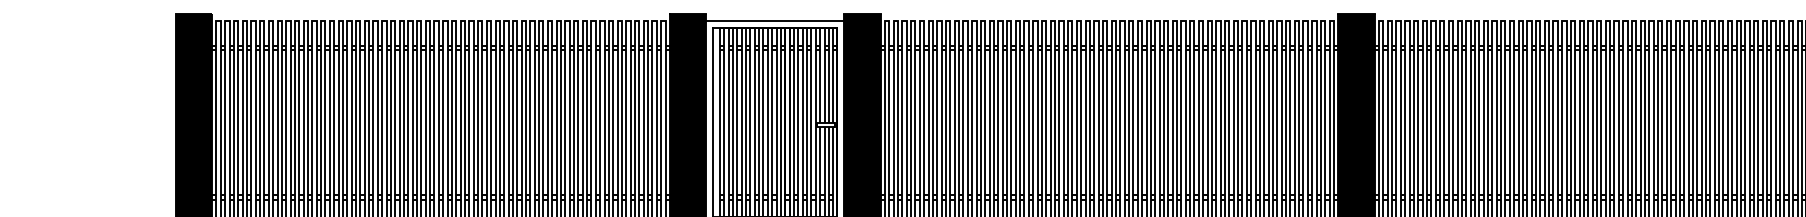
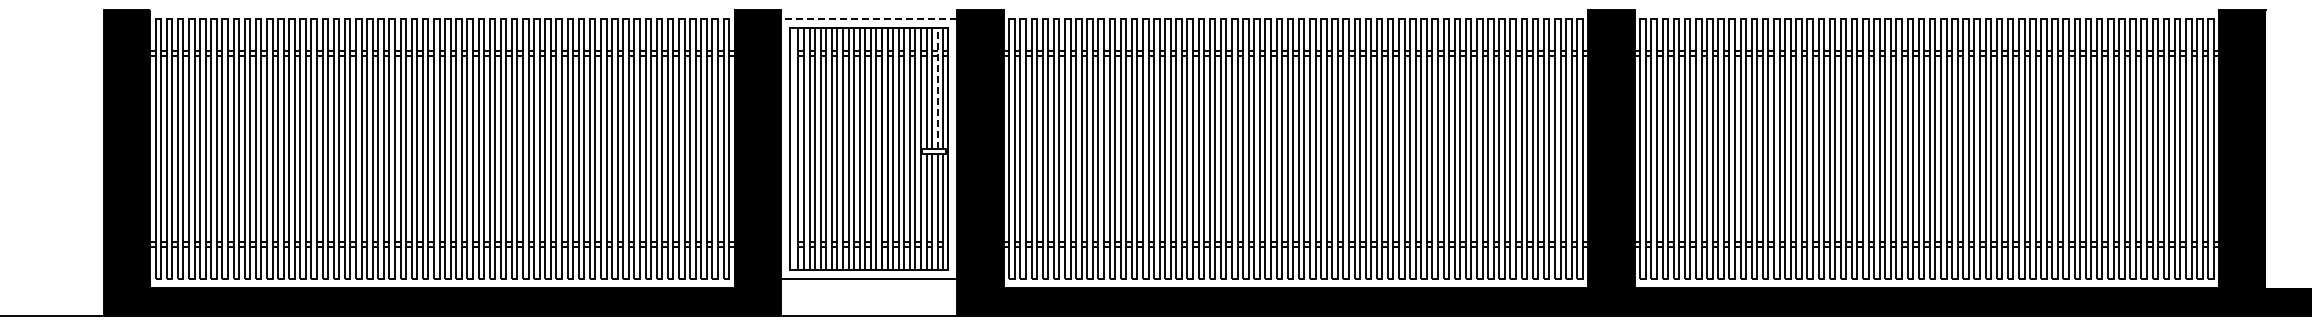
line: (774, 21) -> (868, 19), solid -> dashed
line: (828, 75) -> (937, 88), solid -> dashed

